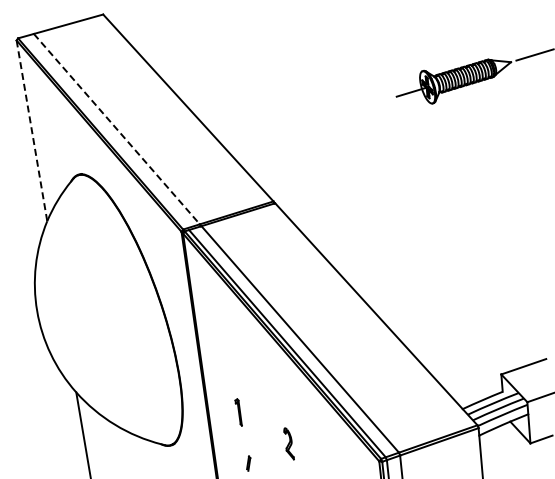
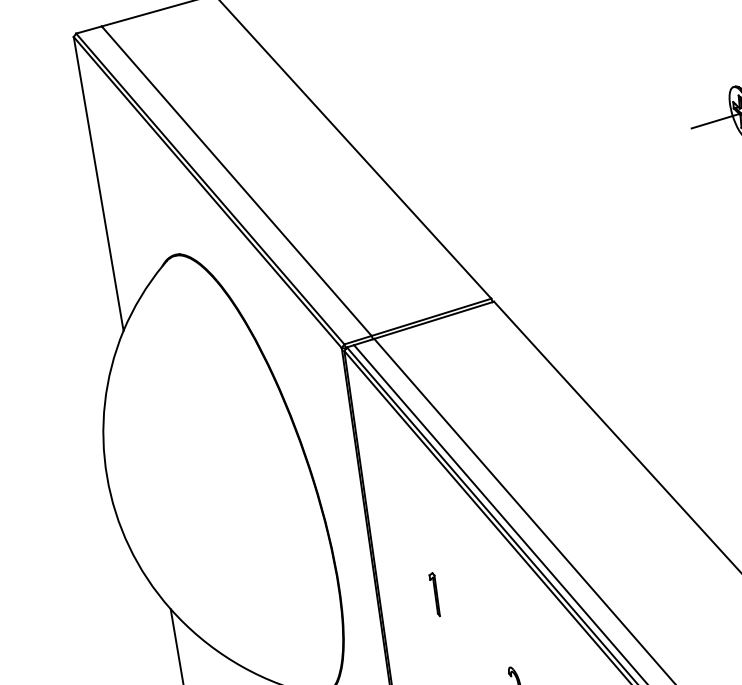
line: (117, 129) -> (237, 181), dashed -> solid
line: (31, 130) -> (97, 183), dashed -> solid
part: (238, 412) -> (434, 594), moved

